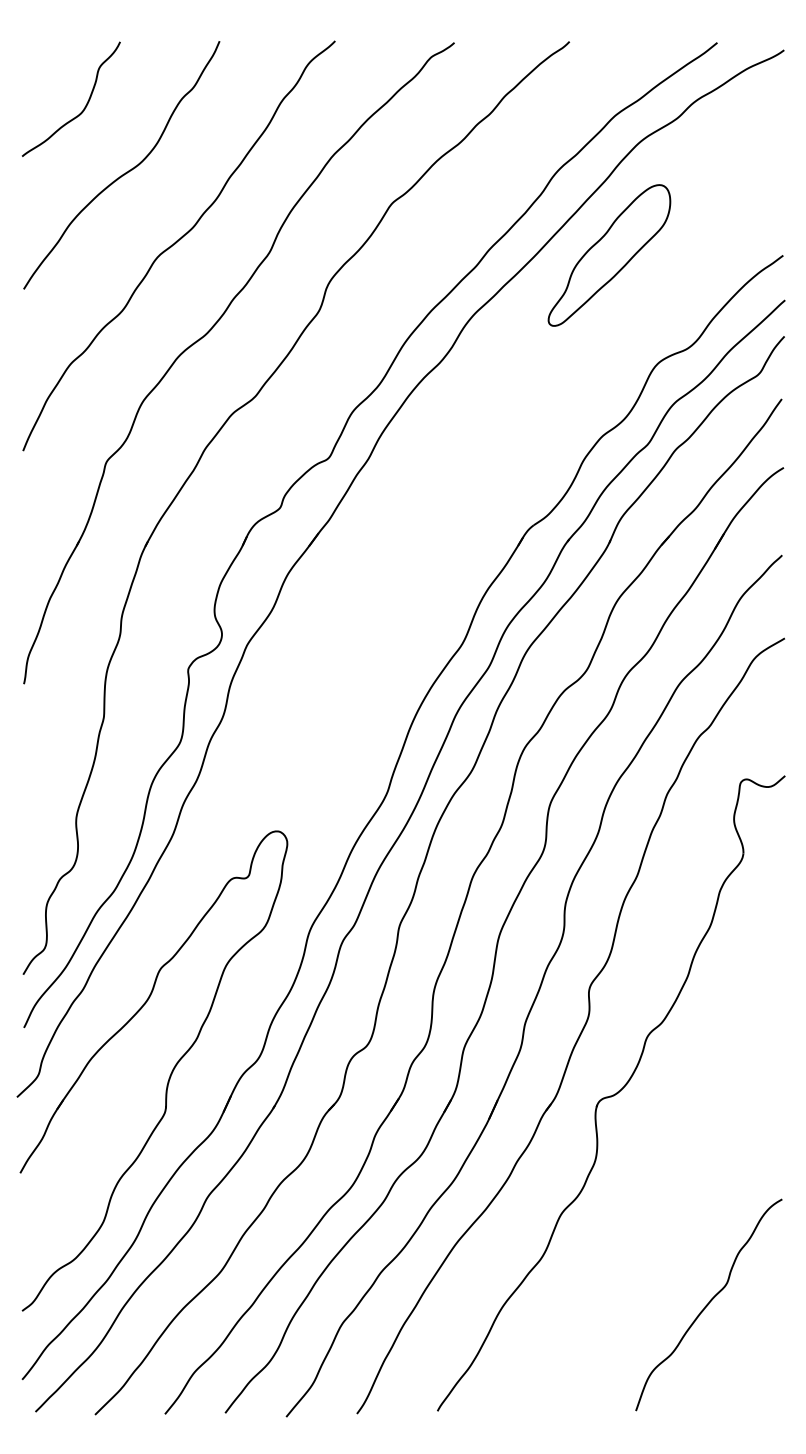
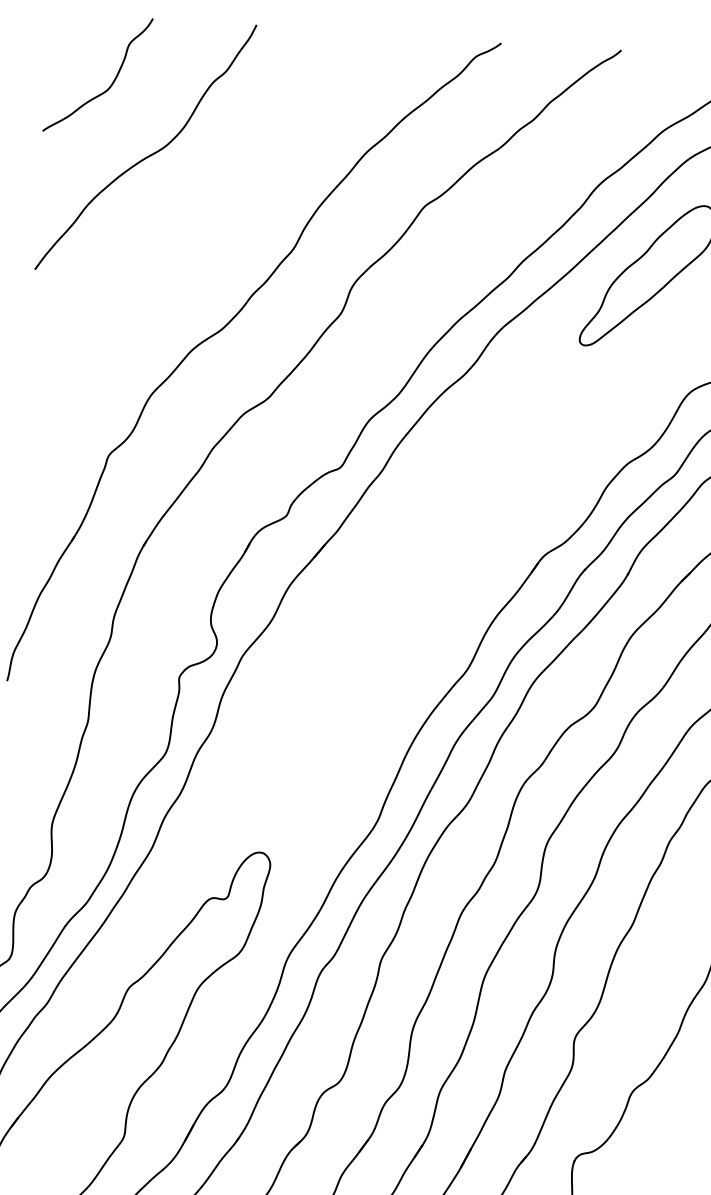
curve: (176, 243) -> (197, 232), removed

